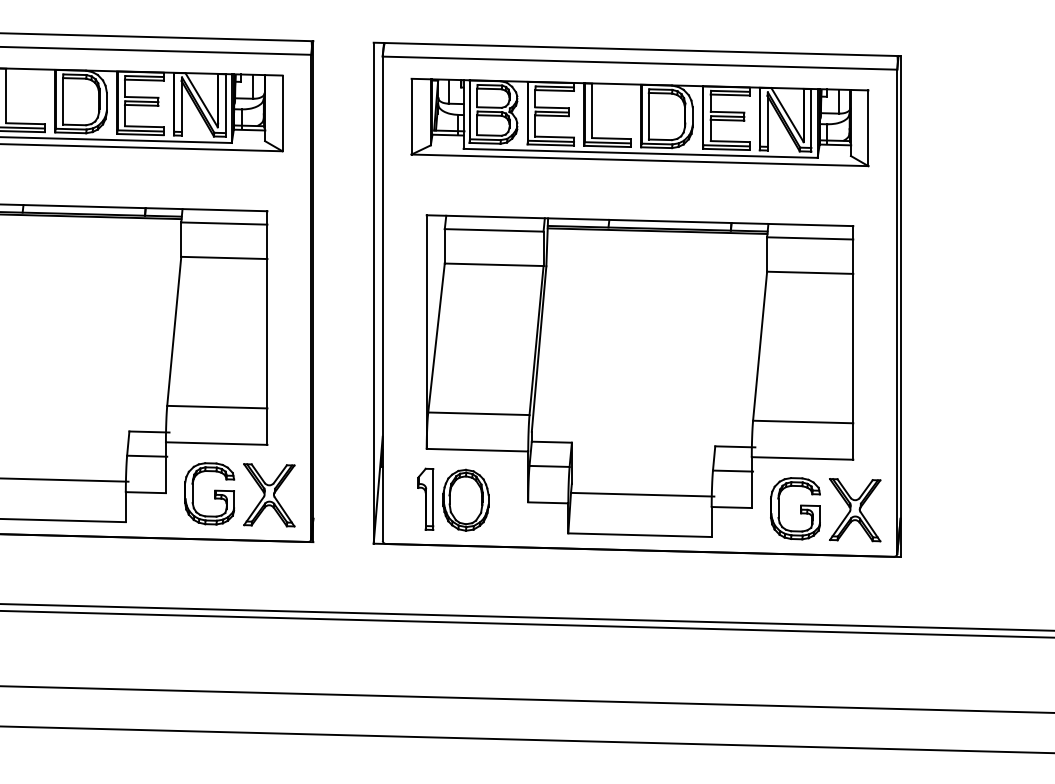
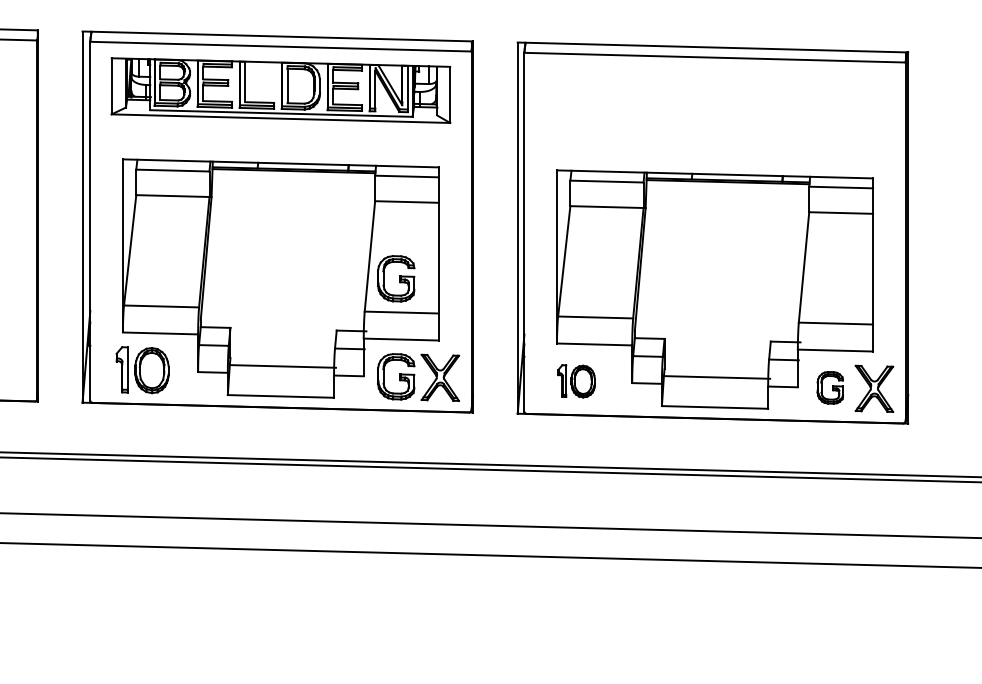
part: (639, 122) -> (714, 101), removed
part: (210, 361) -> (396, 278), added
part: (453, 500) -> (576, 381), size x0.7
part: (795, 508) -> (830, 387), size x0.7

